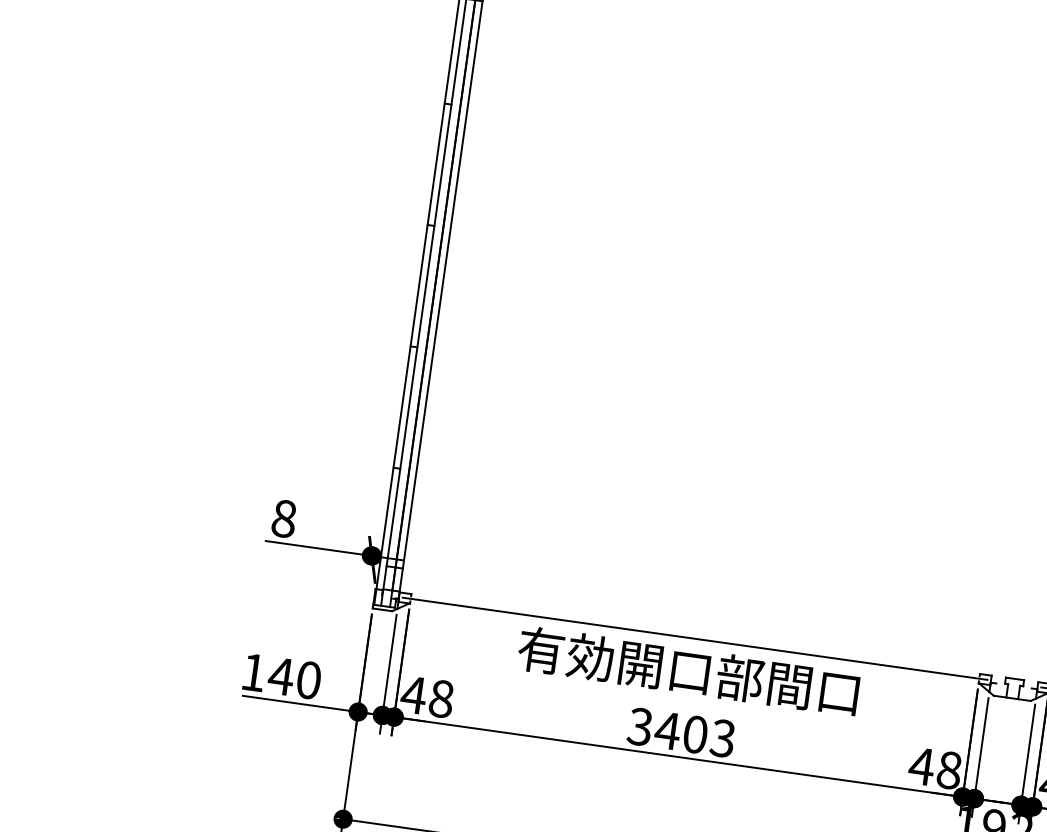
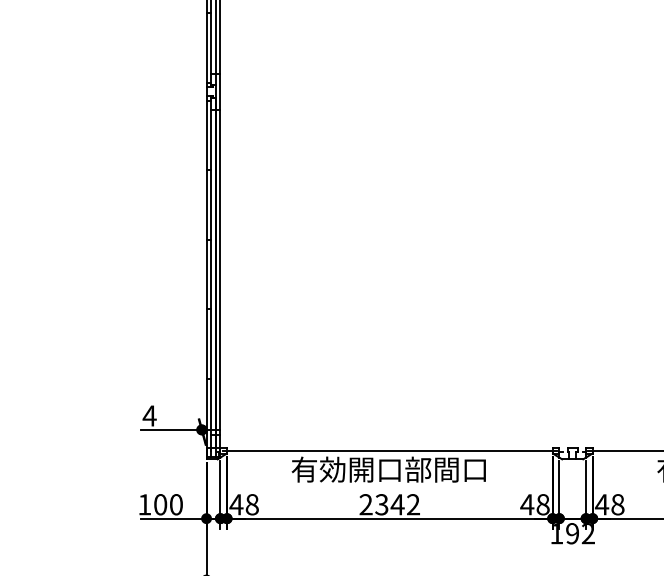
text: (283, 517) -> (149, 415), 8 -> 4
text: (281, 676) -> (160, 504), 140 -> 100
text: (681, 732) -> (389, 504), 3403 -> 2342

